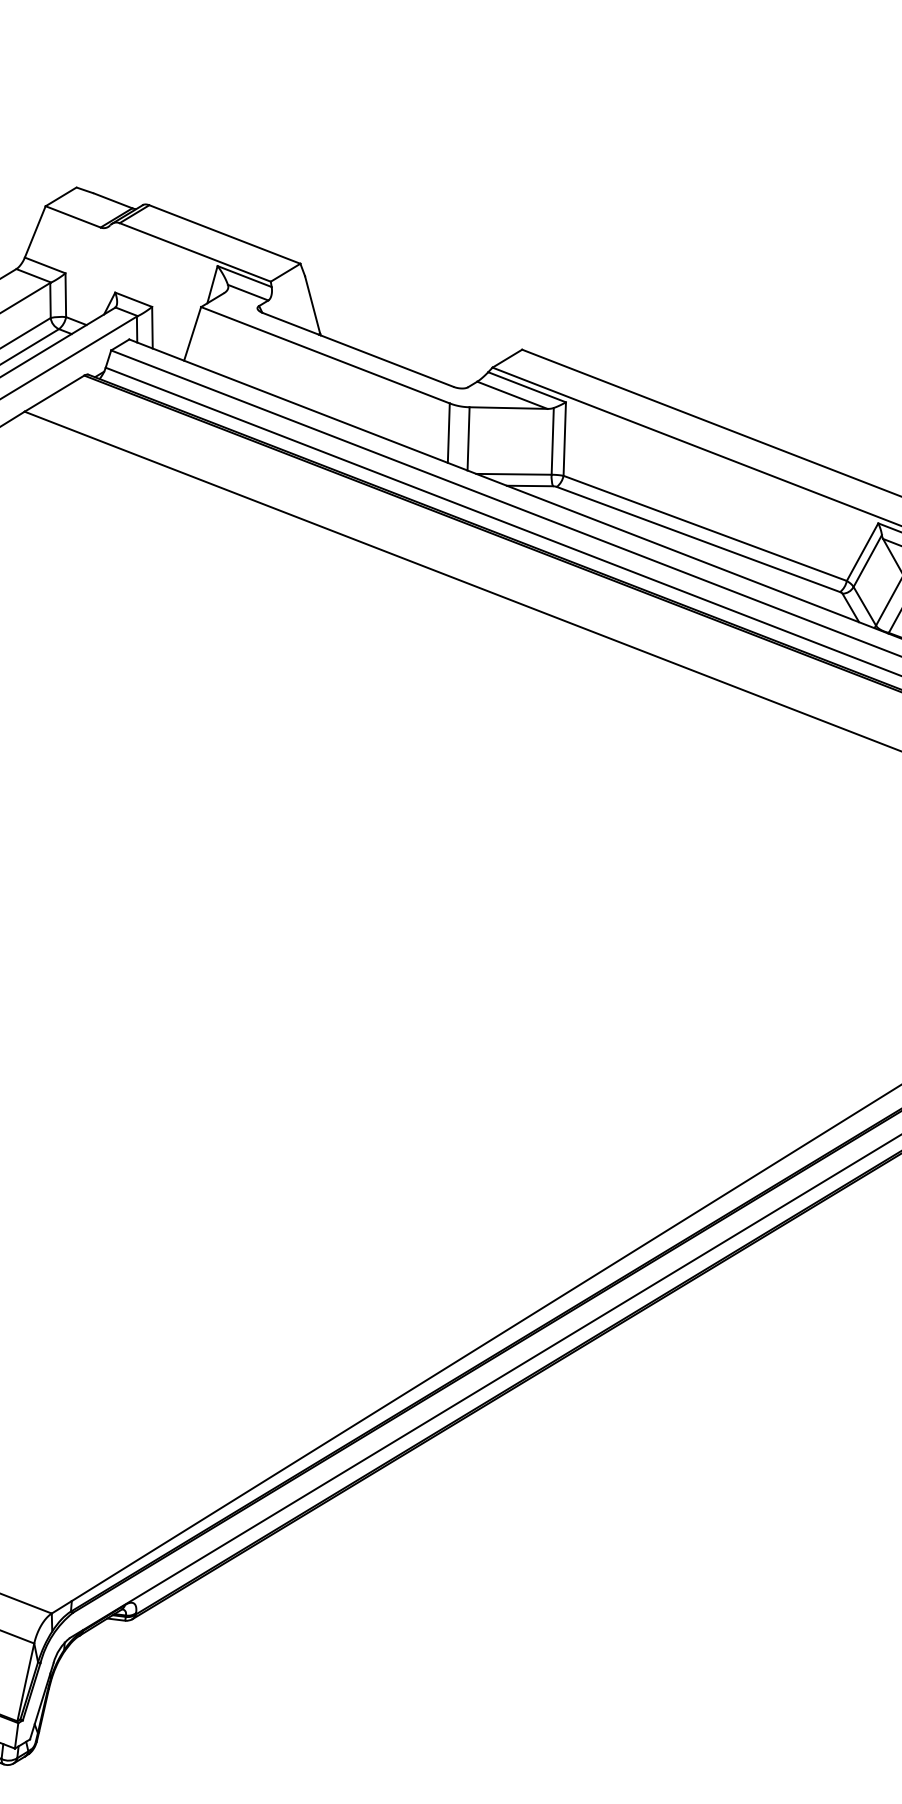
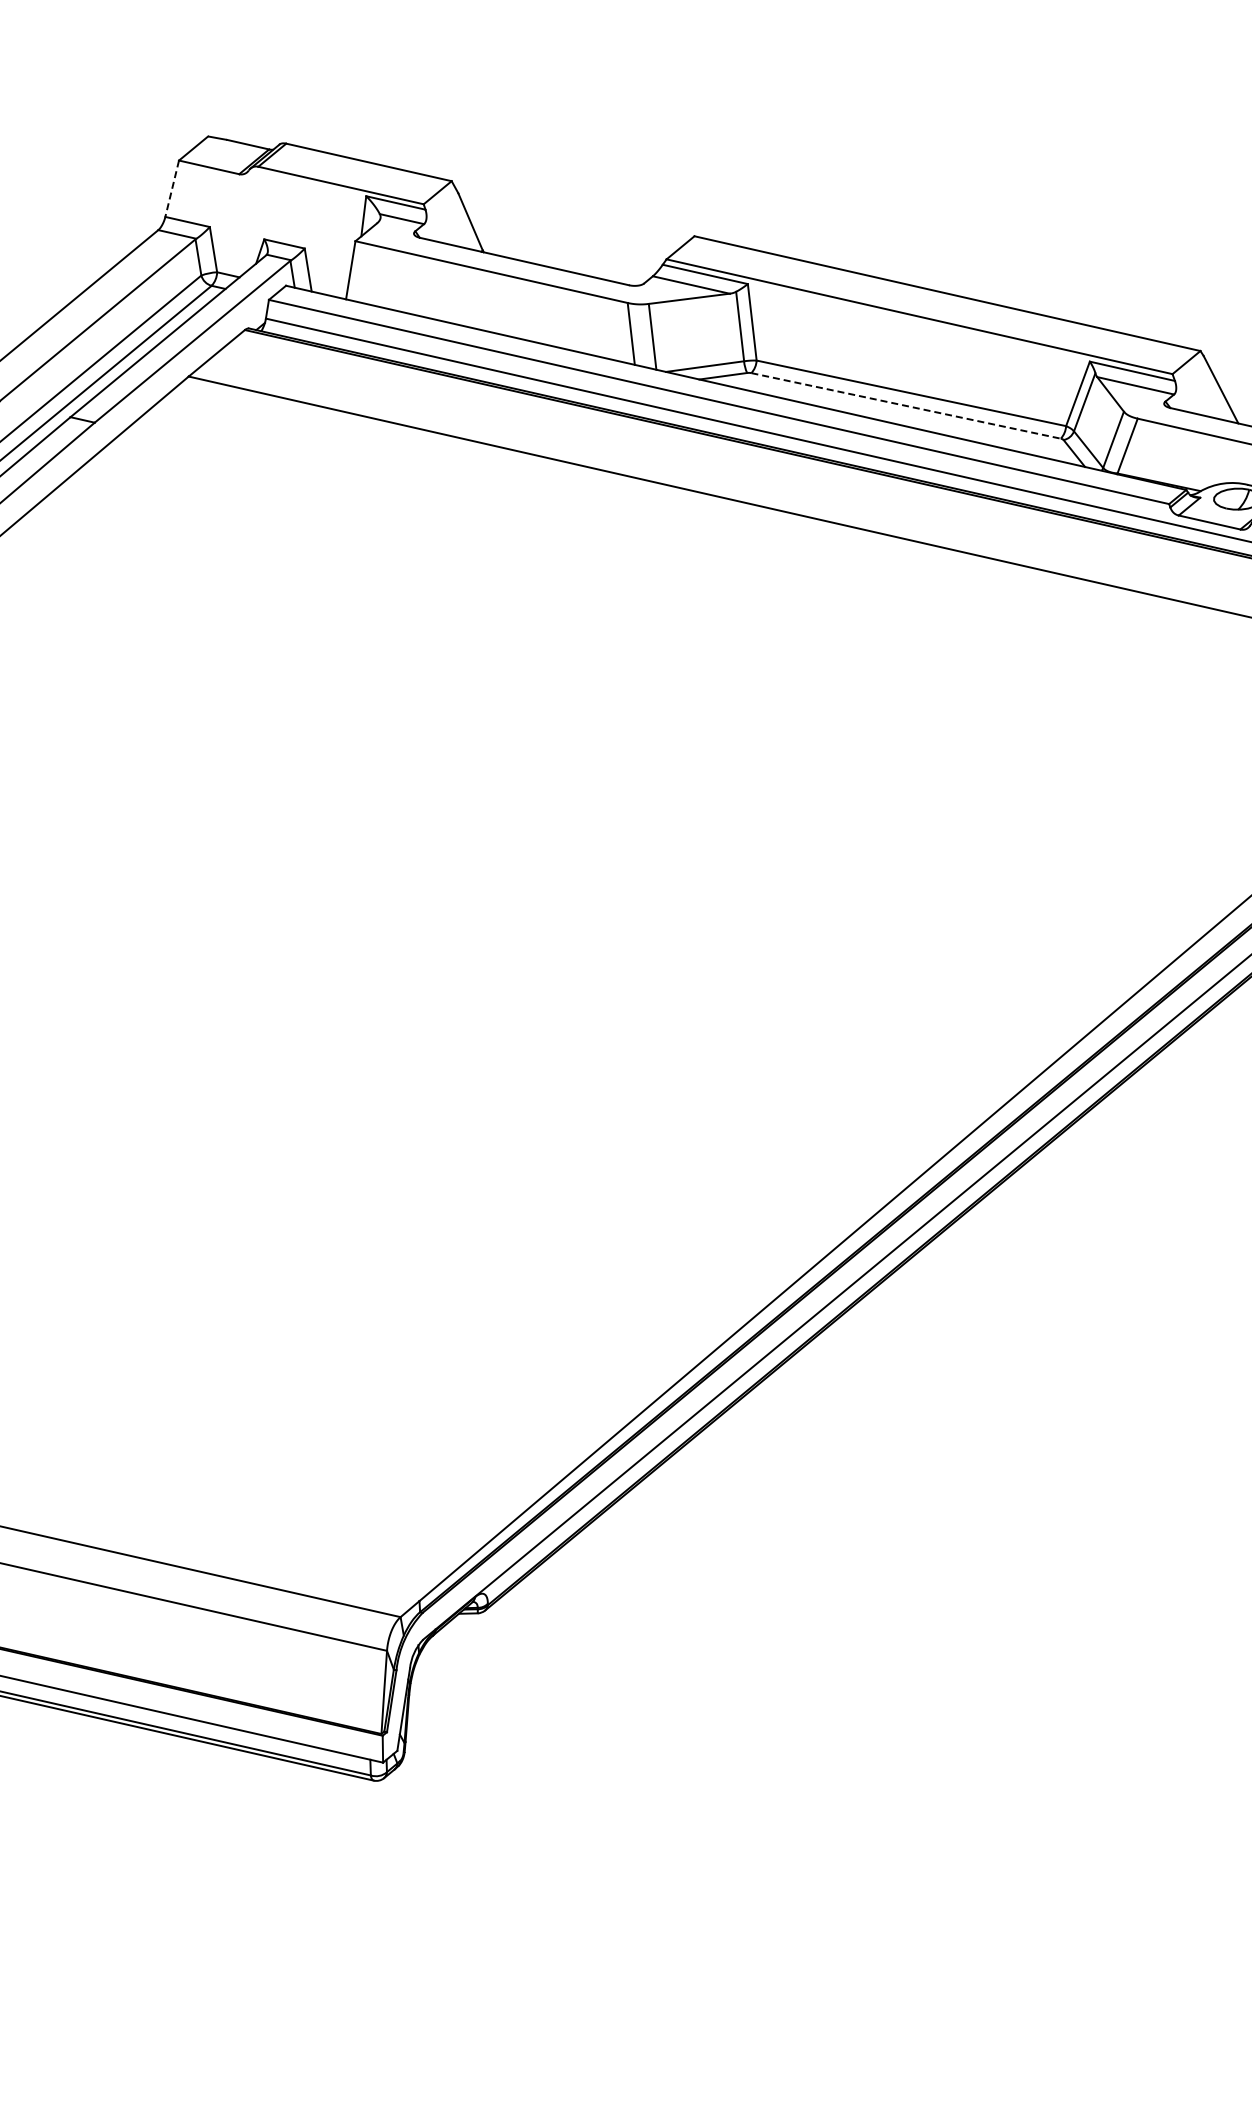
line: (35, 232) -> (172, 189), solid -> dashed
line: (698, 540) -> (906, 406), solid -> dashed

